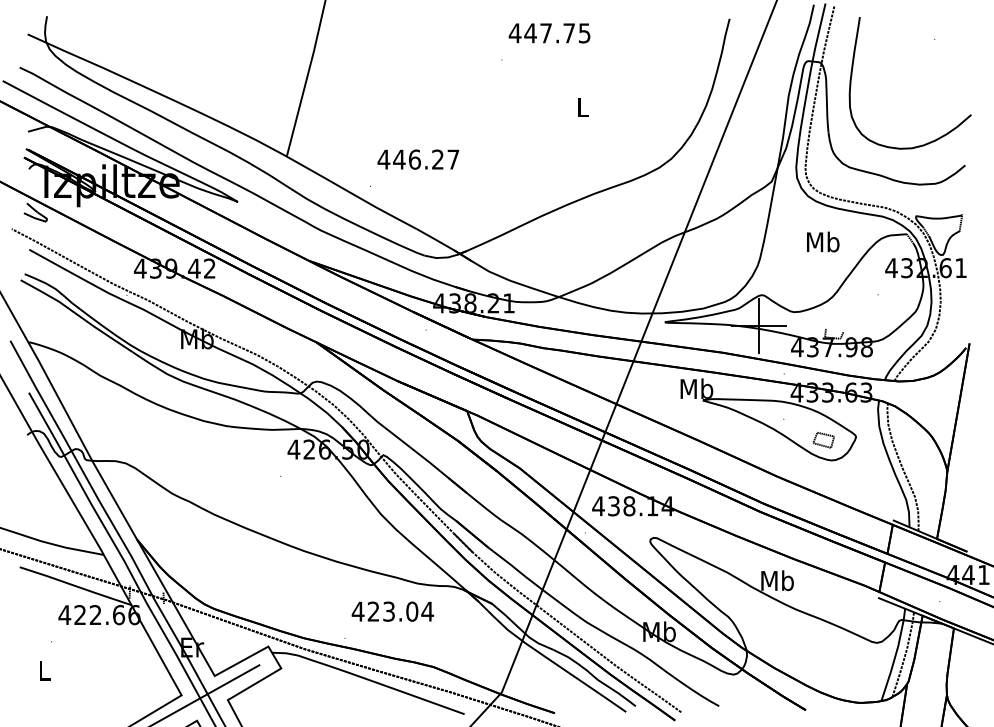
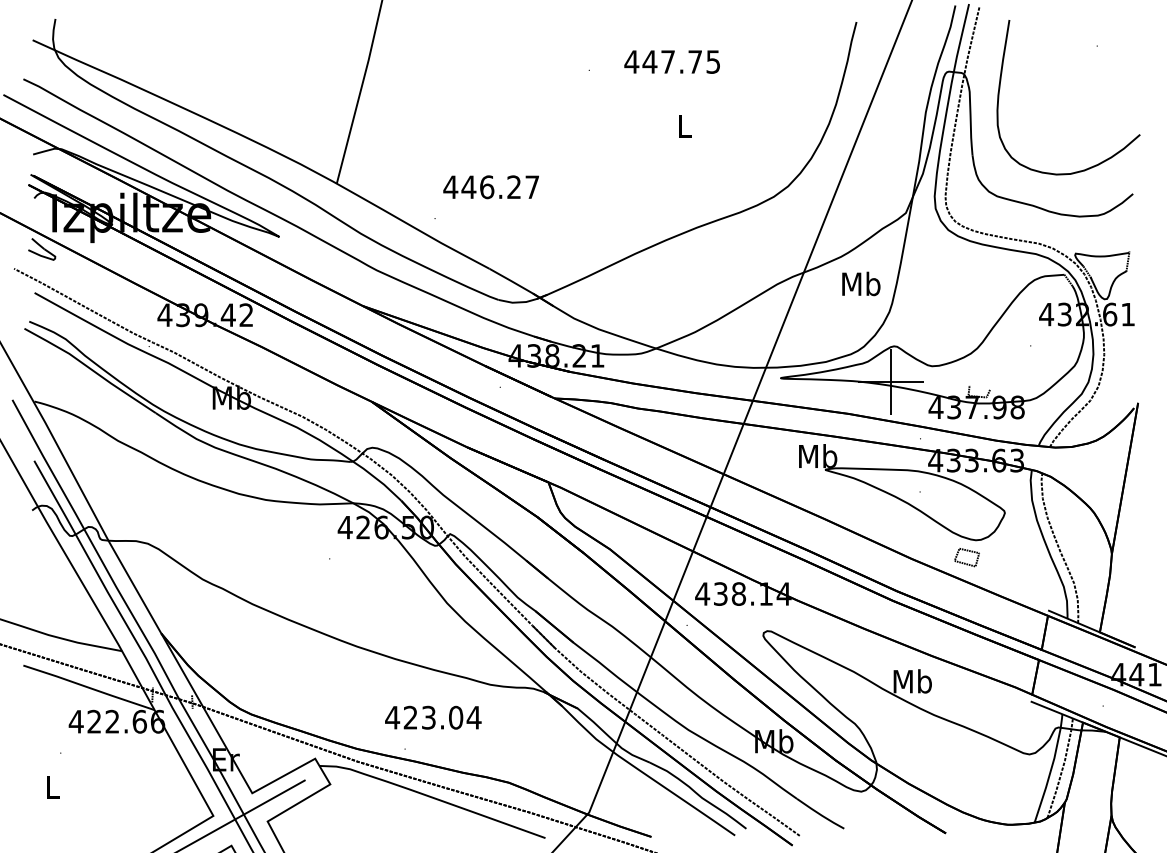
text: (548, 32) -> (671, 61), moved
text: (823, 241) -> (861, 283), moved
part: (823, 440) -> (966, 557), moved
text: (393, 611) -> (433, 717), moved

